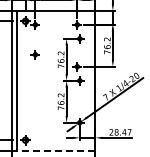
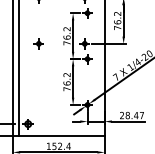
part: (34, 54) -> (37, 43), moved
line: (53, 150) -> (58, 135), dashed -> solid

